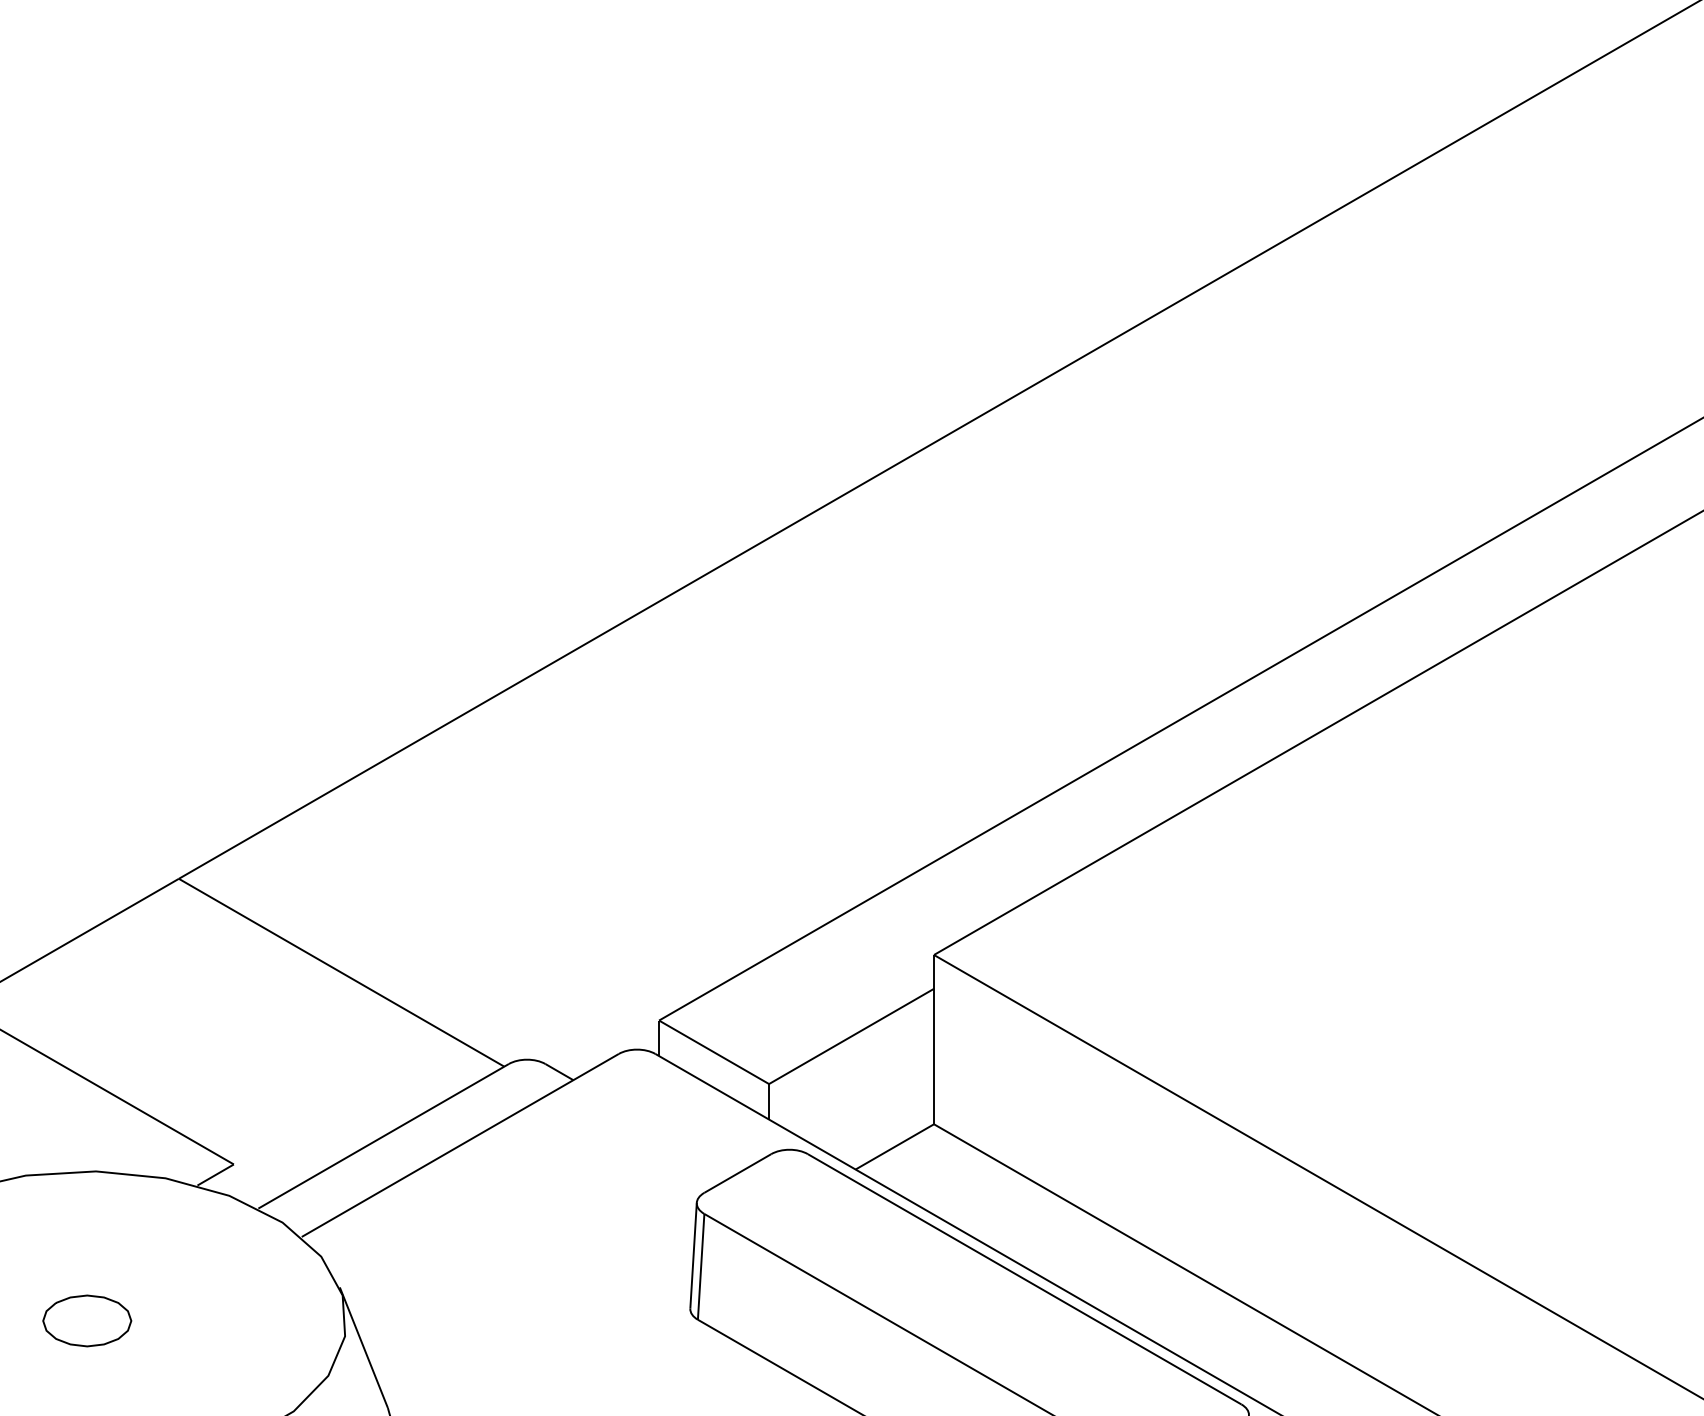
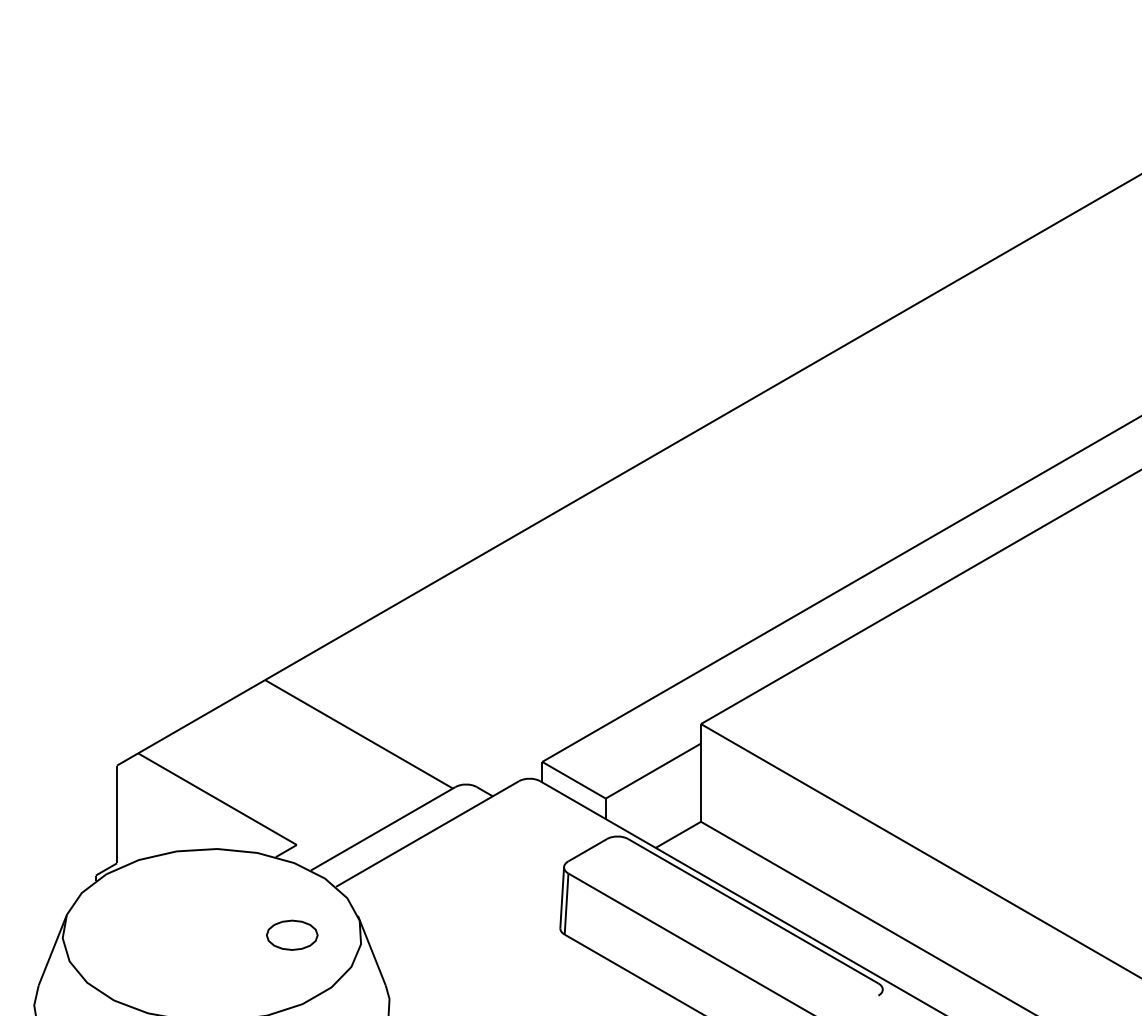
part: (87, 1319) -> (292, 934), moved

